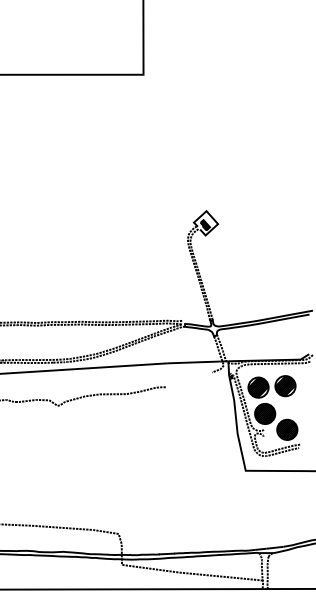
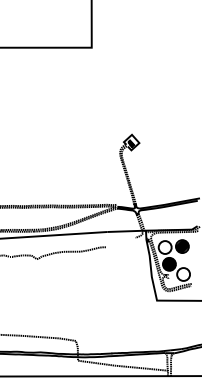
hatch: (257, 387) -> (164, 247), removed
hatch: (287, 429) -> (183, 274), removed

